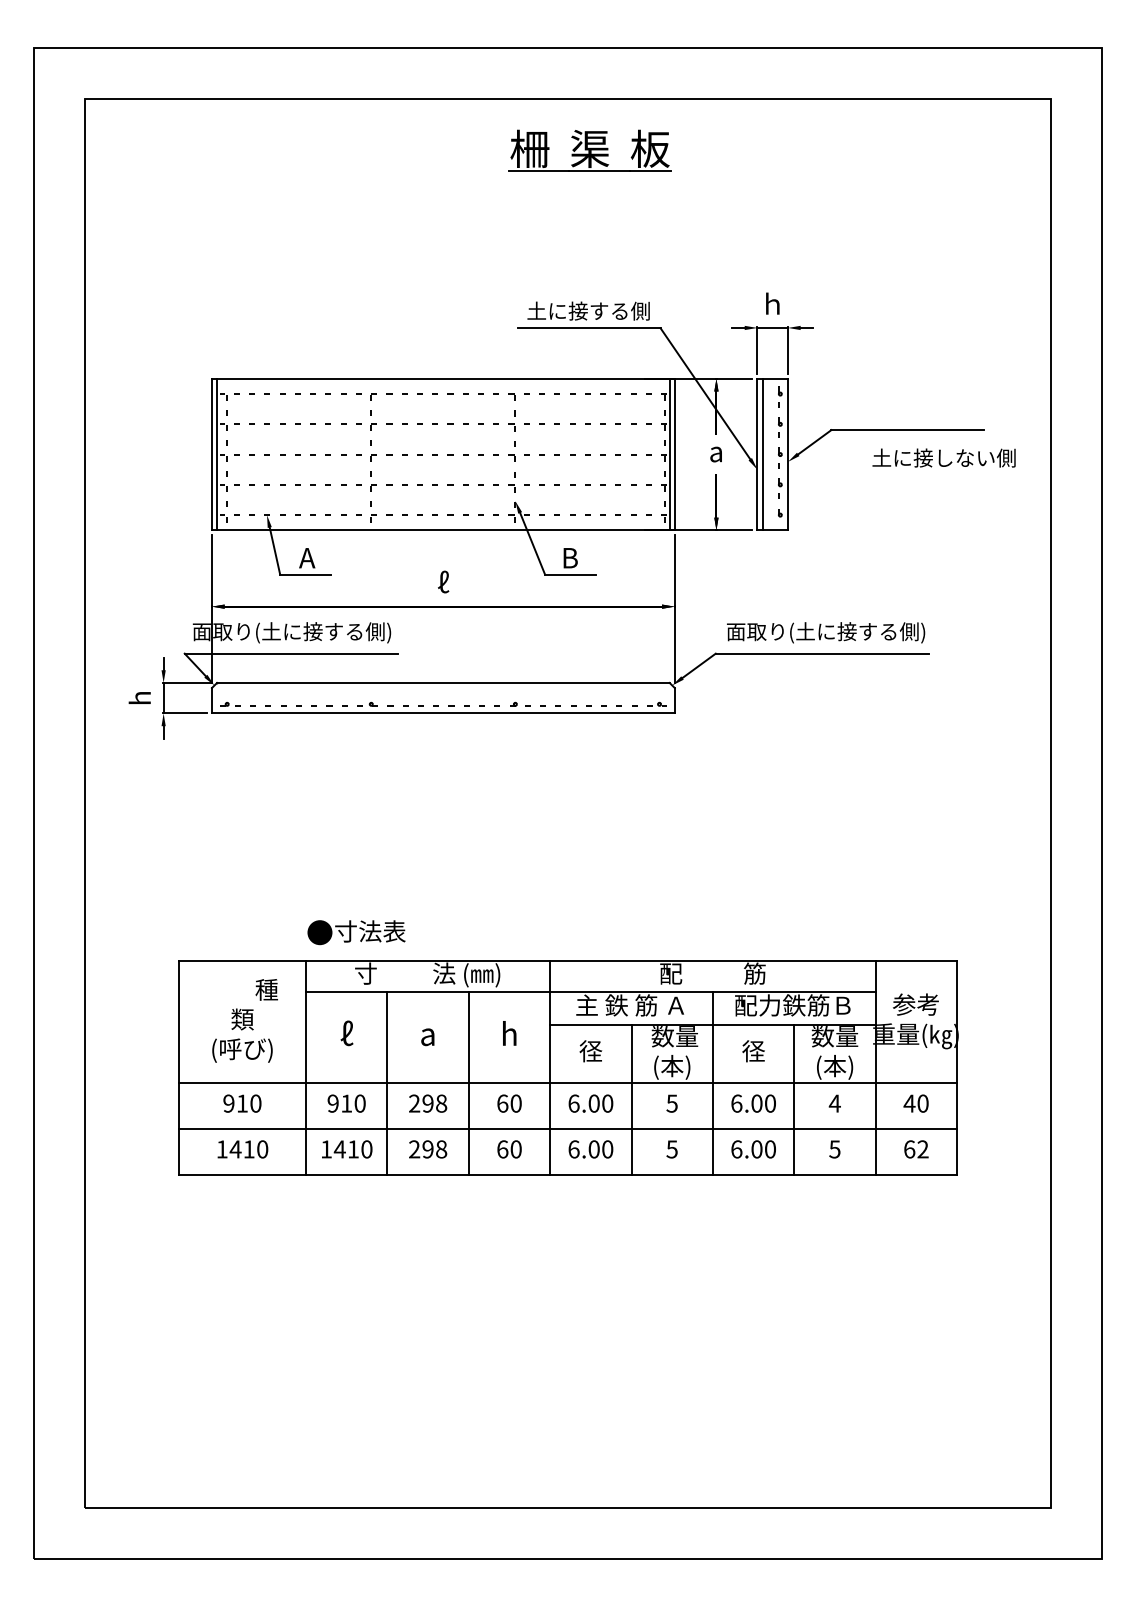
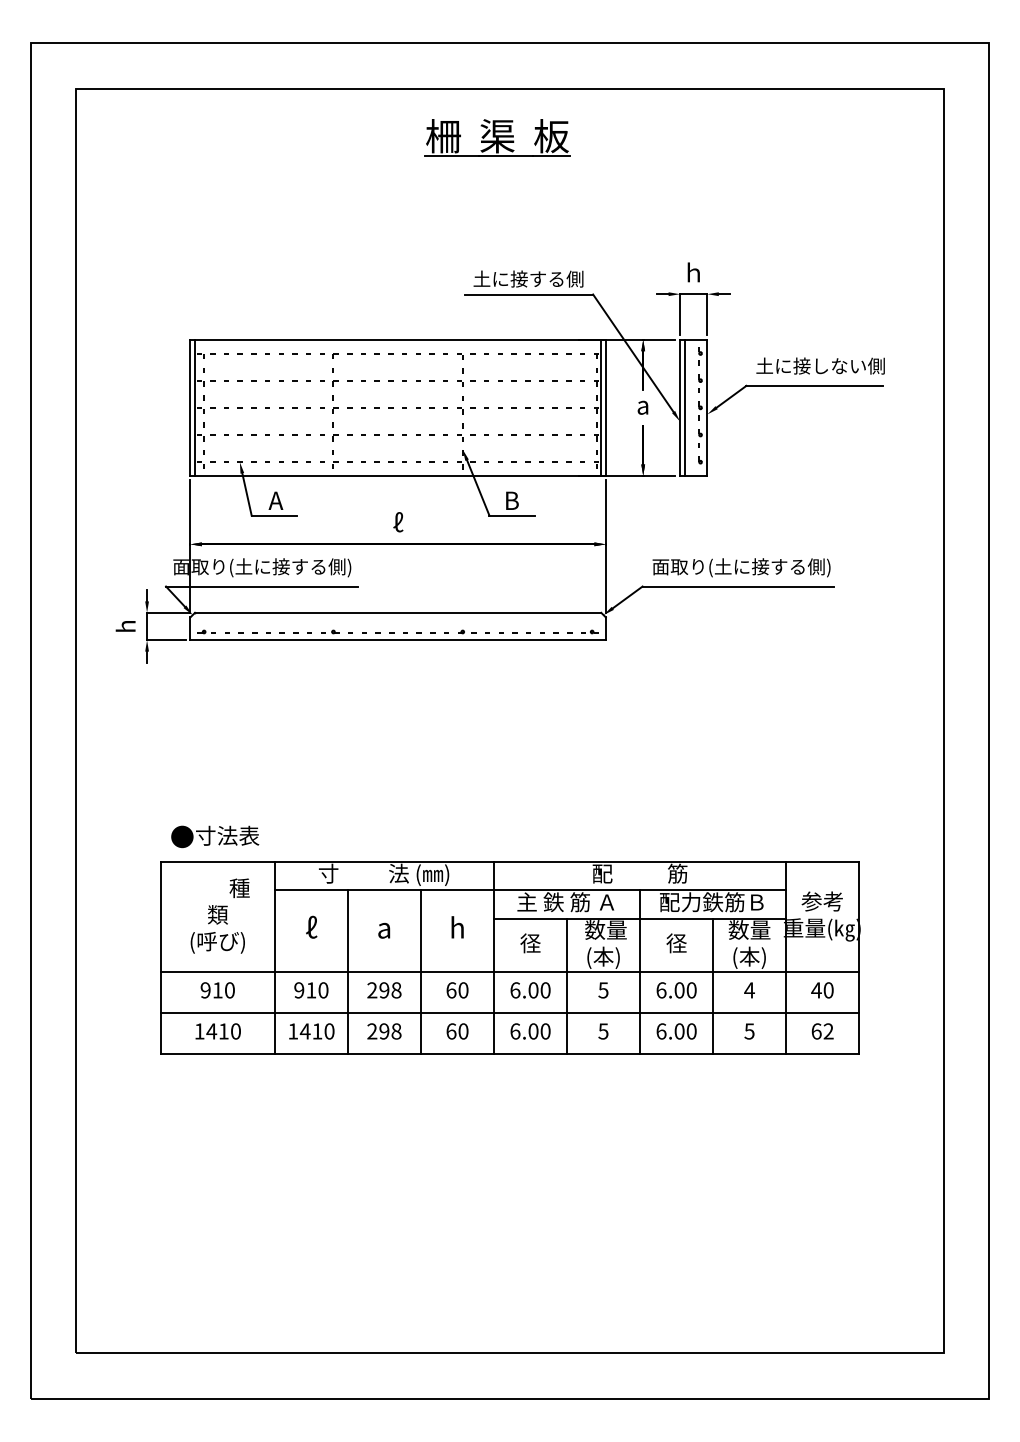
part: (589, 150) -> (496, 137), moved
text: (943, 457) -> (820, 365), moved
text: (356, 932) -> (215, 836), moved

